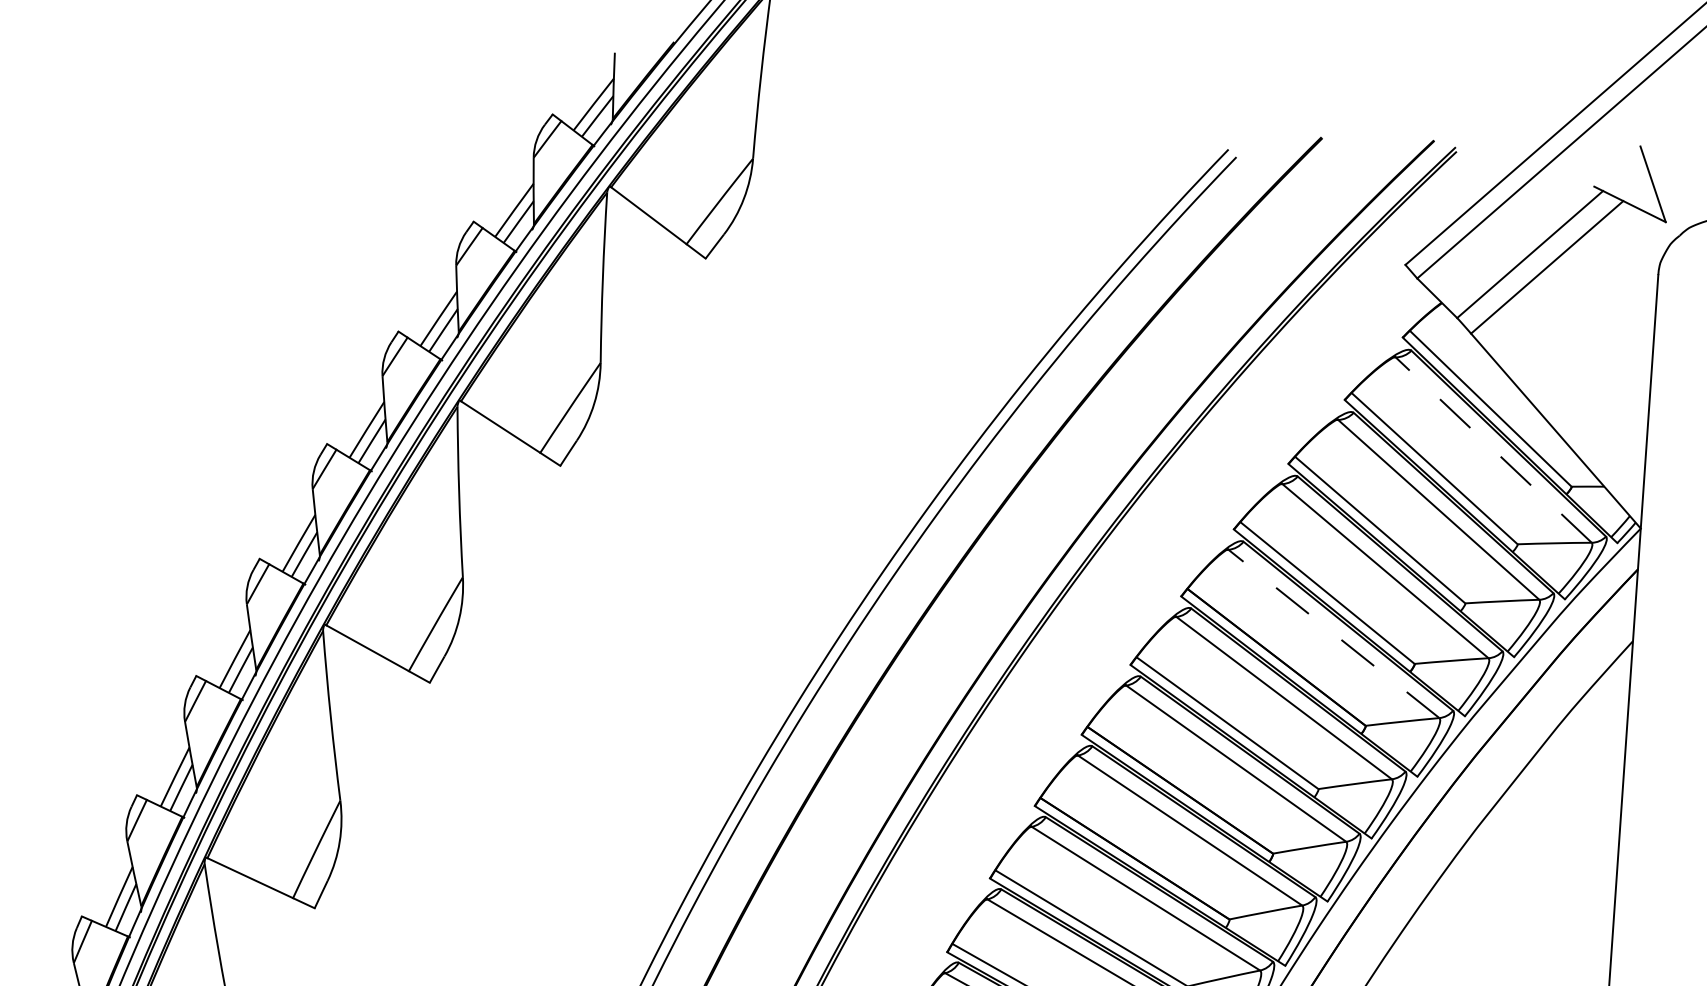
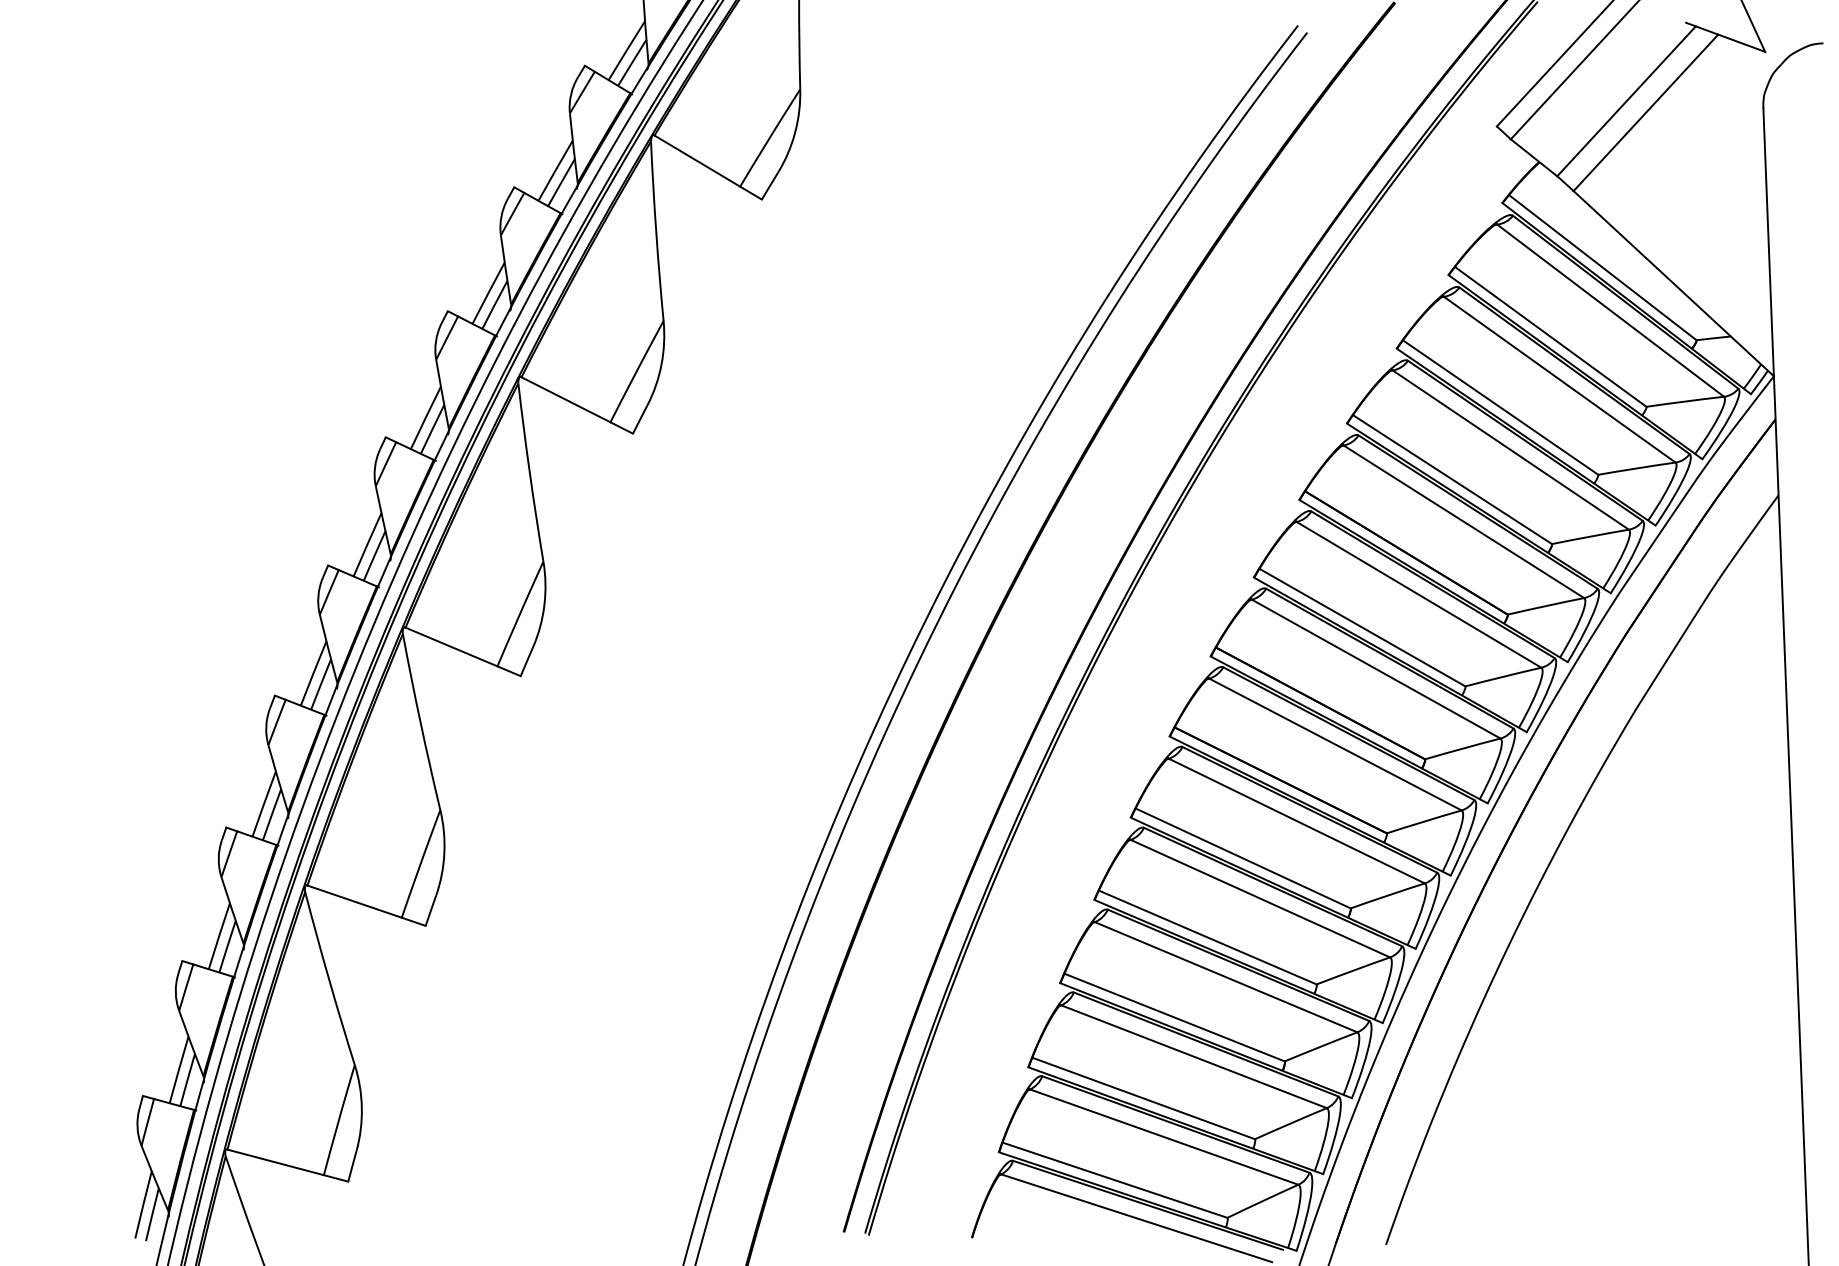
line: (1493, 449) -> (1610, 310), dashed -> solid
line: (1333, 633) -> (1463, 521), dashed -> solid

